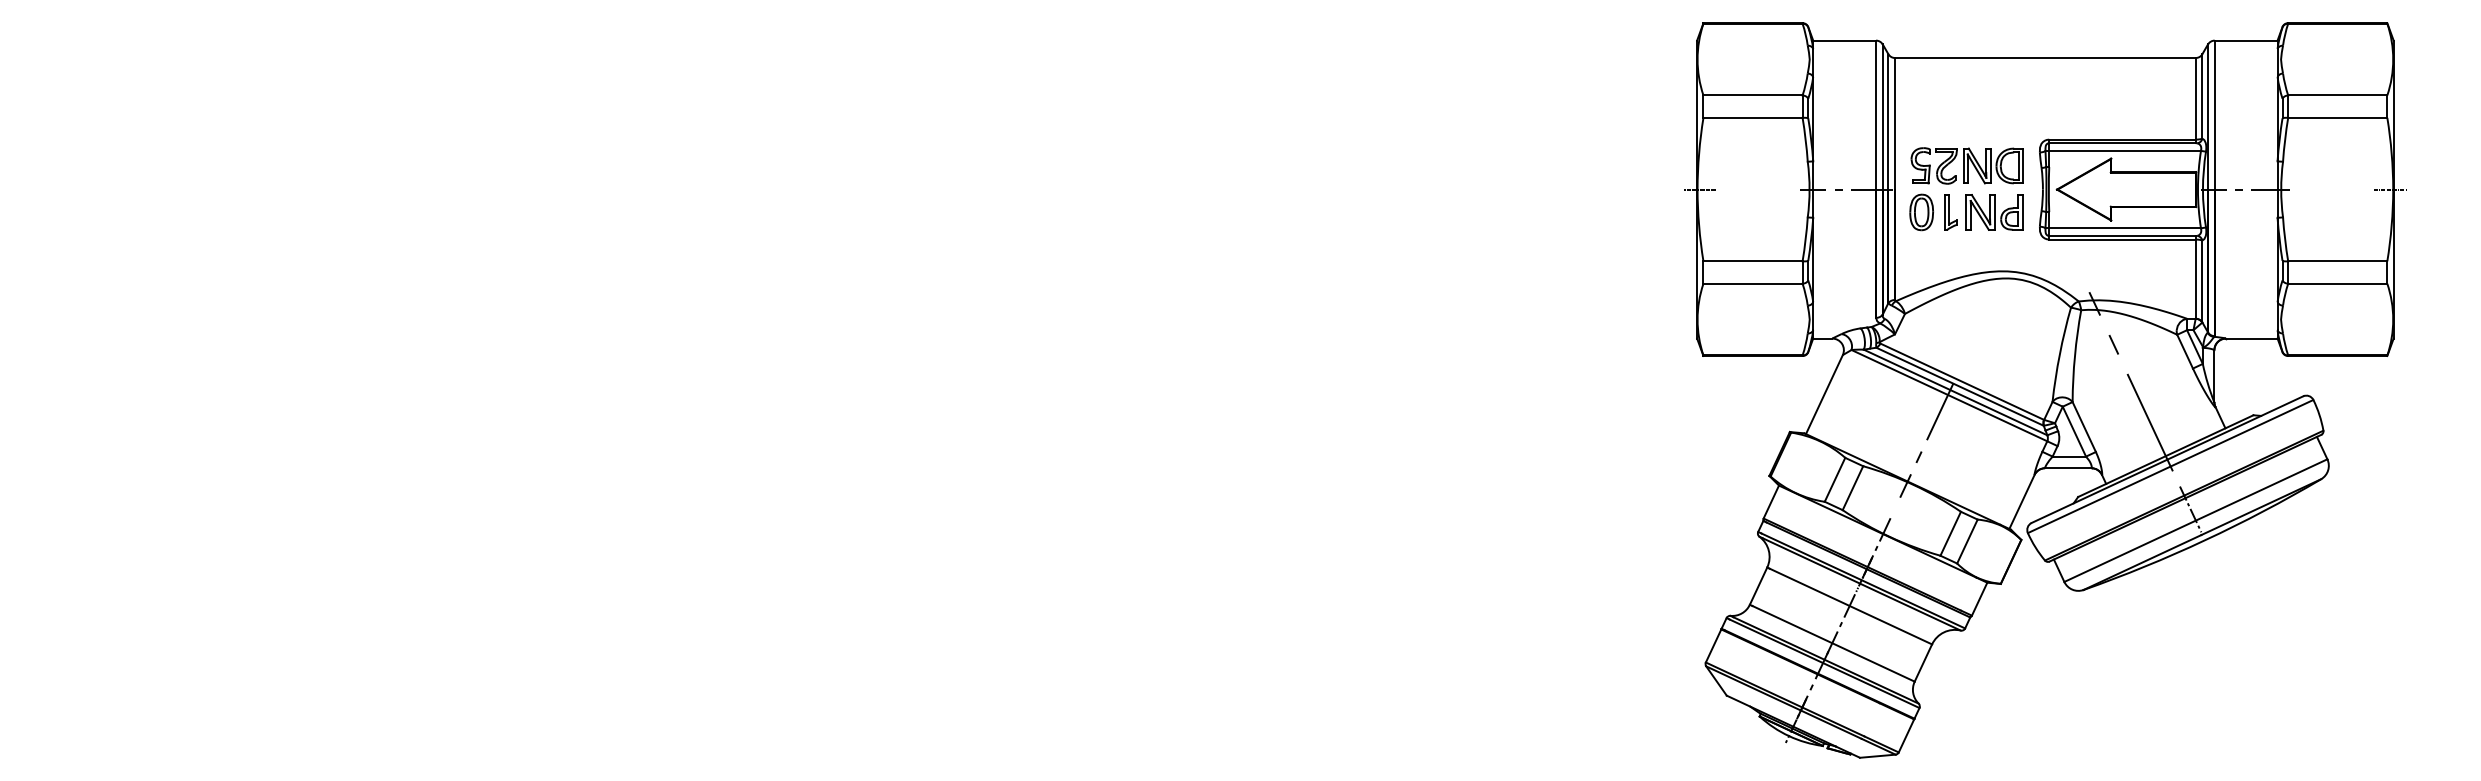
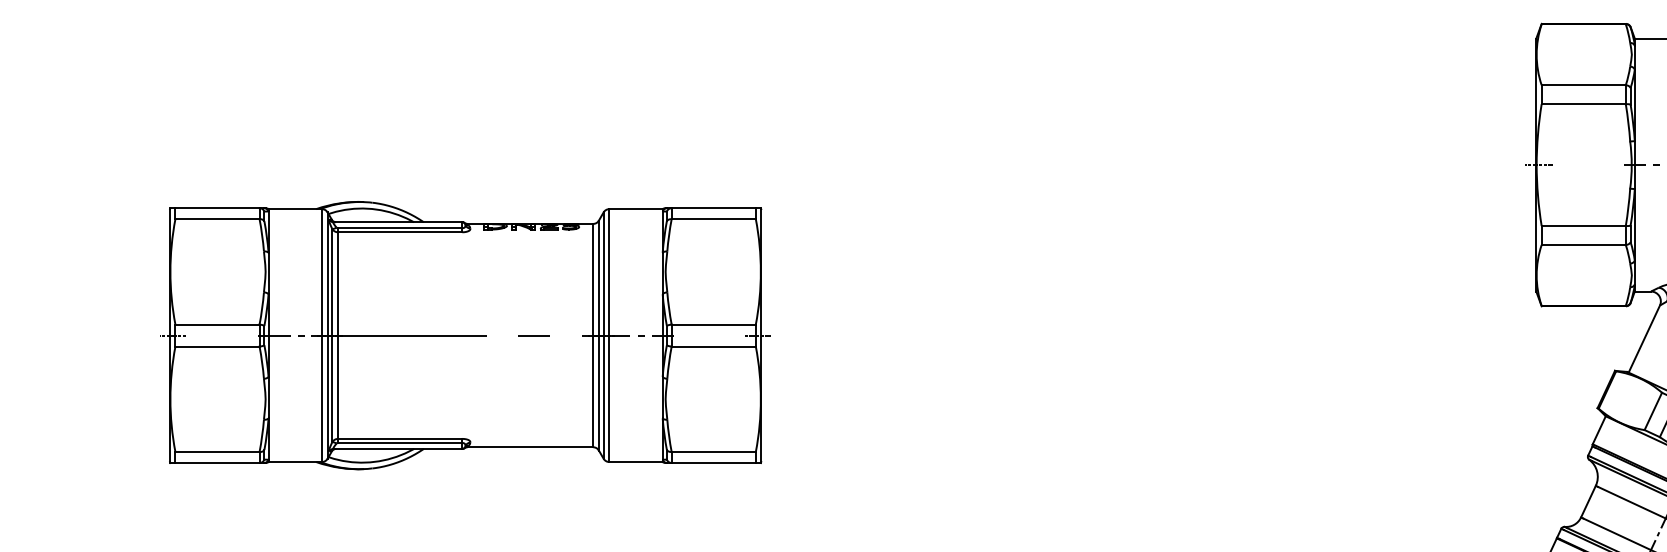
part: (435, 390) -> (465, 335), added

